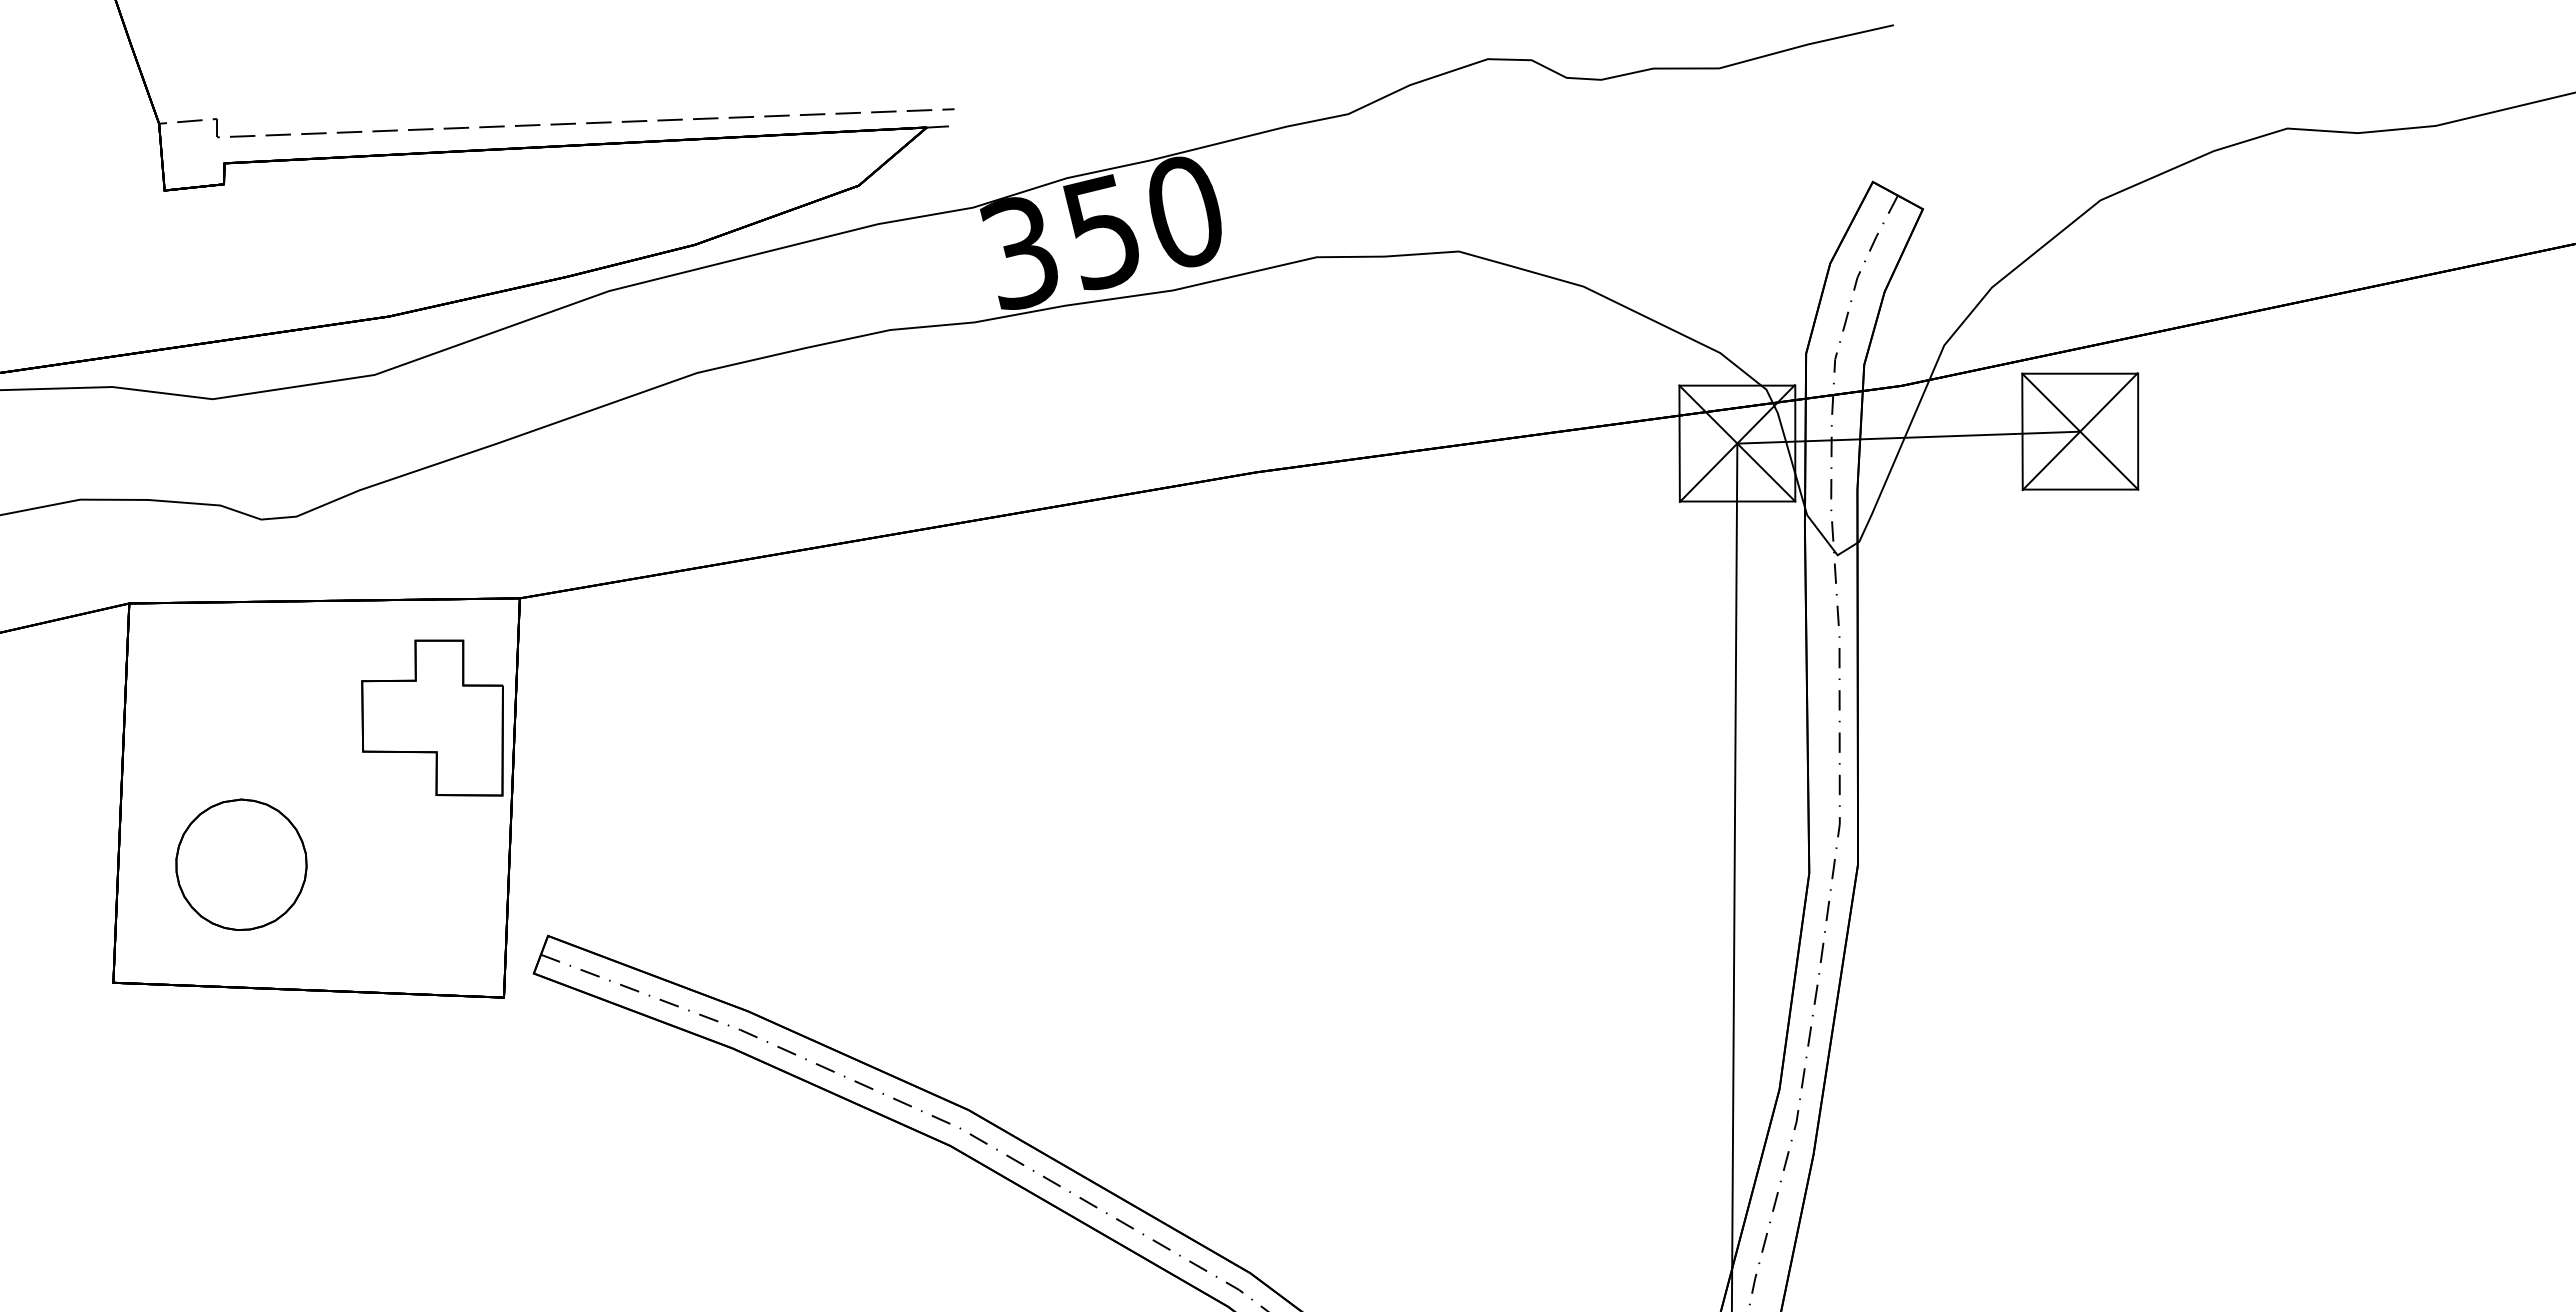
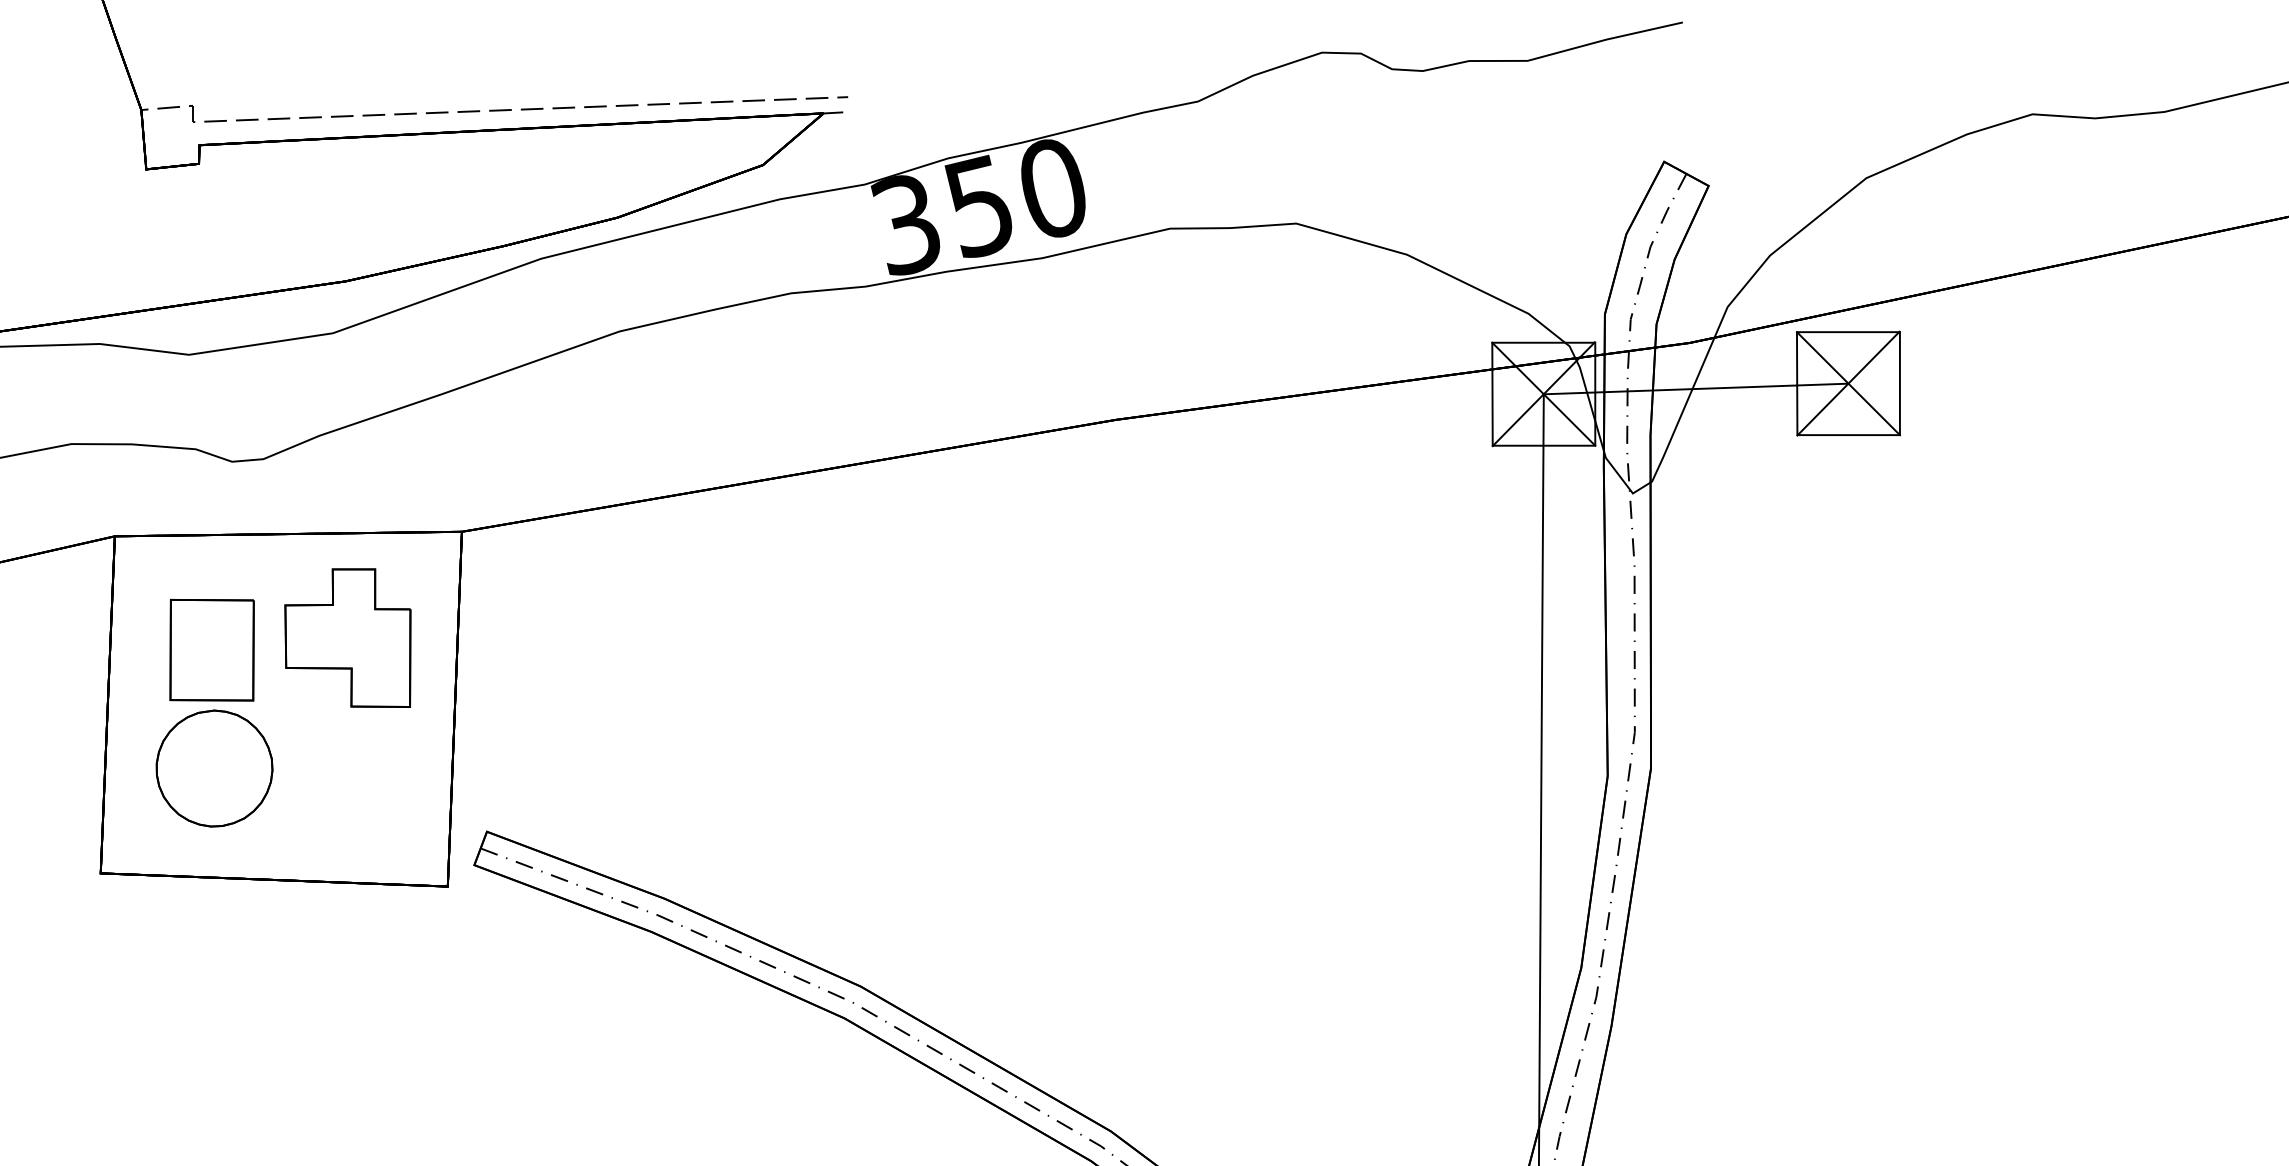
part: (432, 717) -> (347, 637), moved
part: (238, 731) -> (211, 650), added

